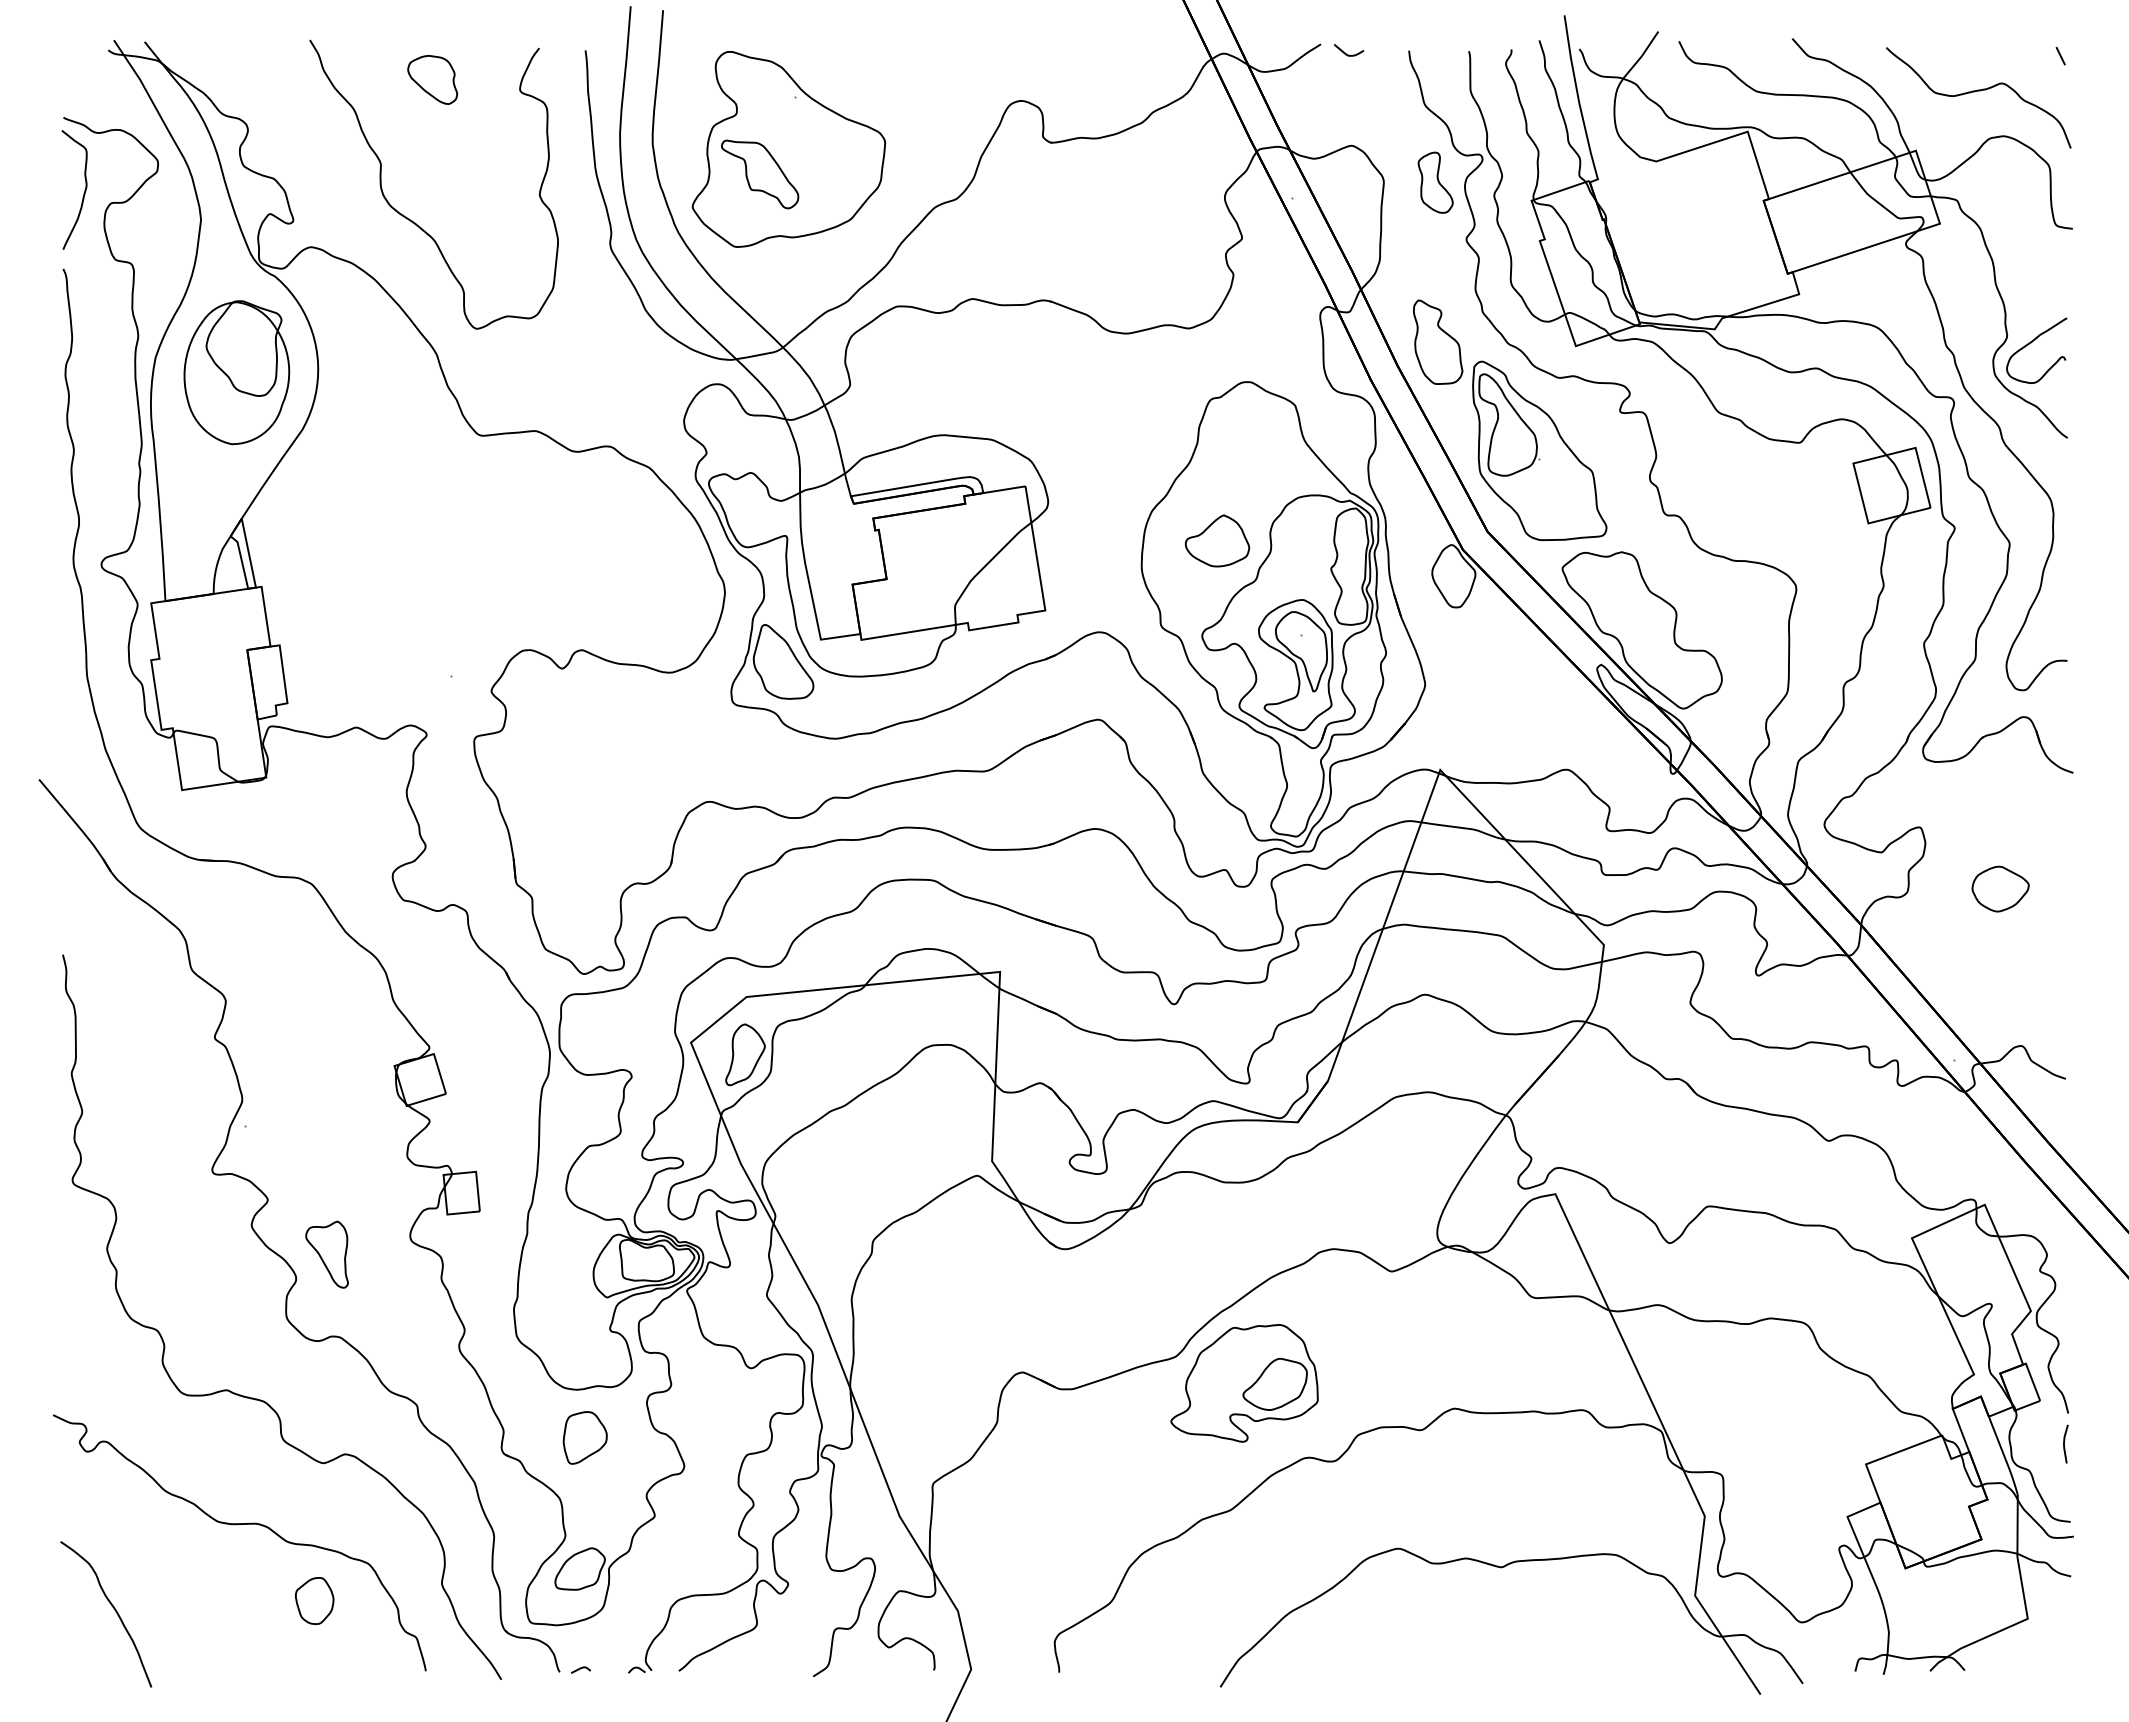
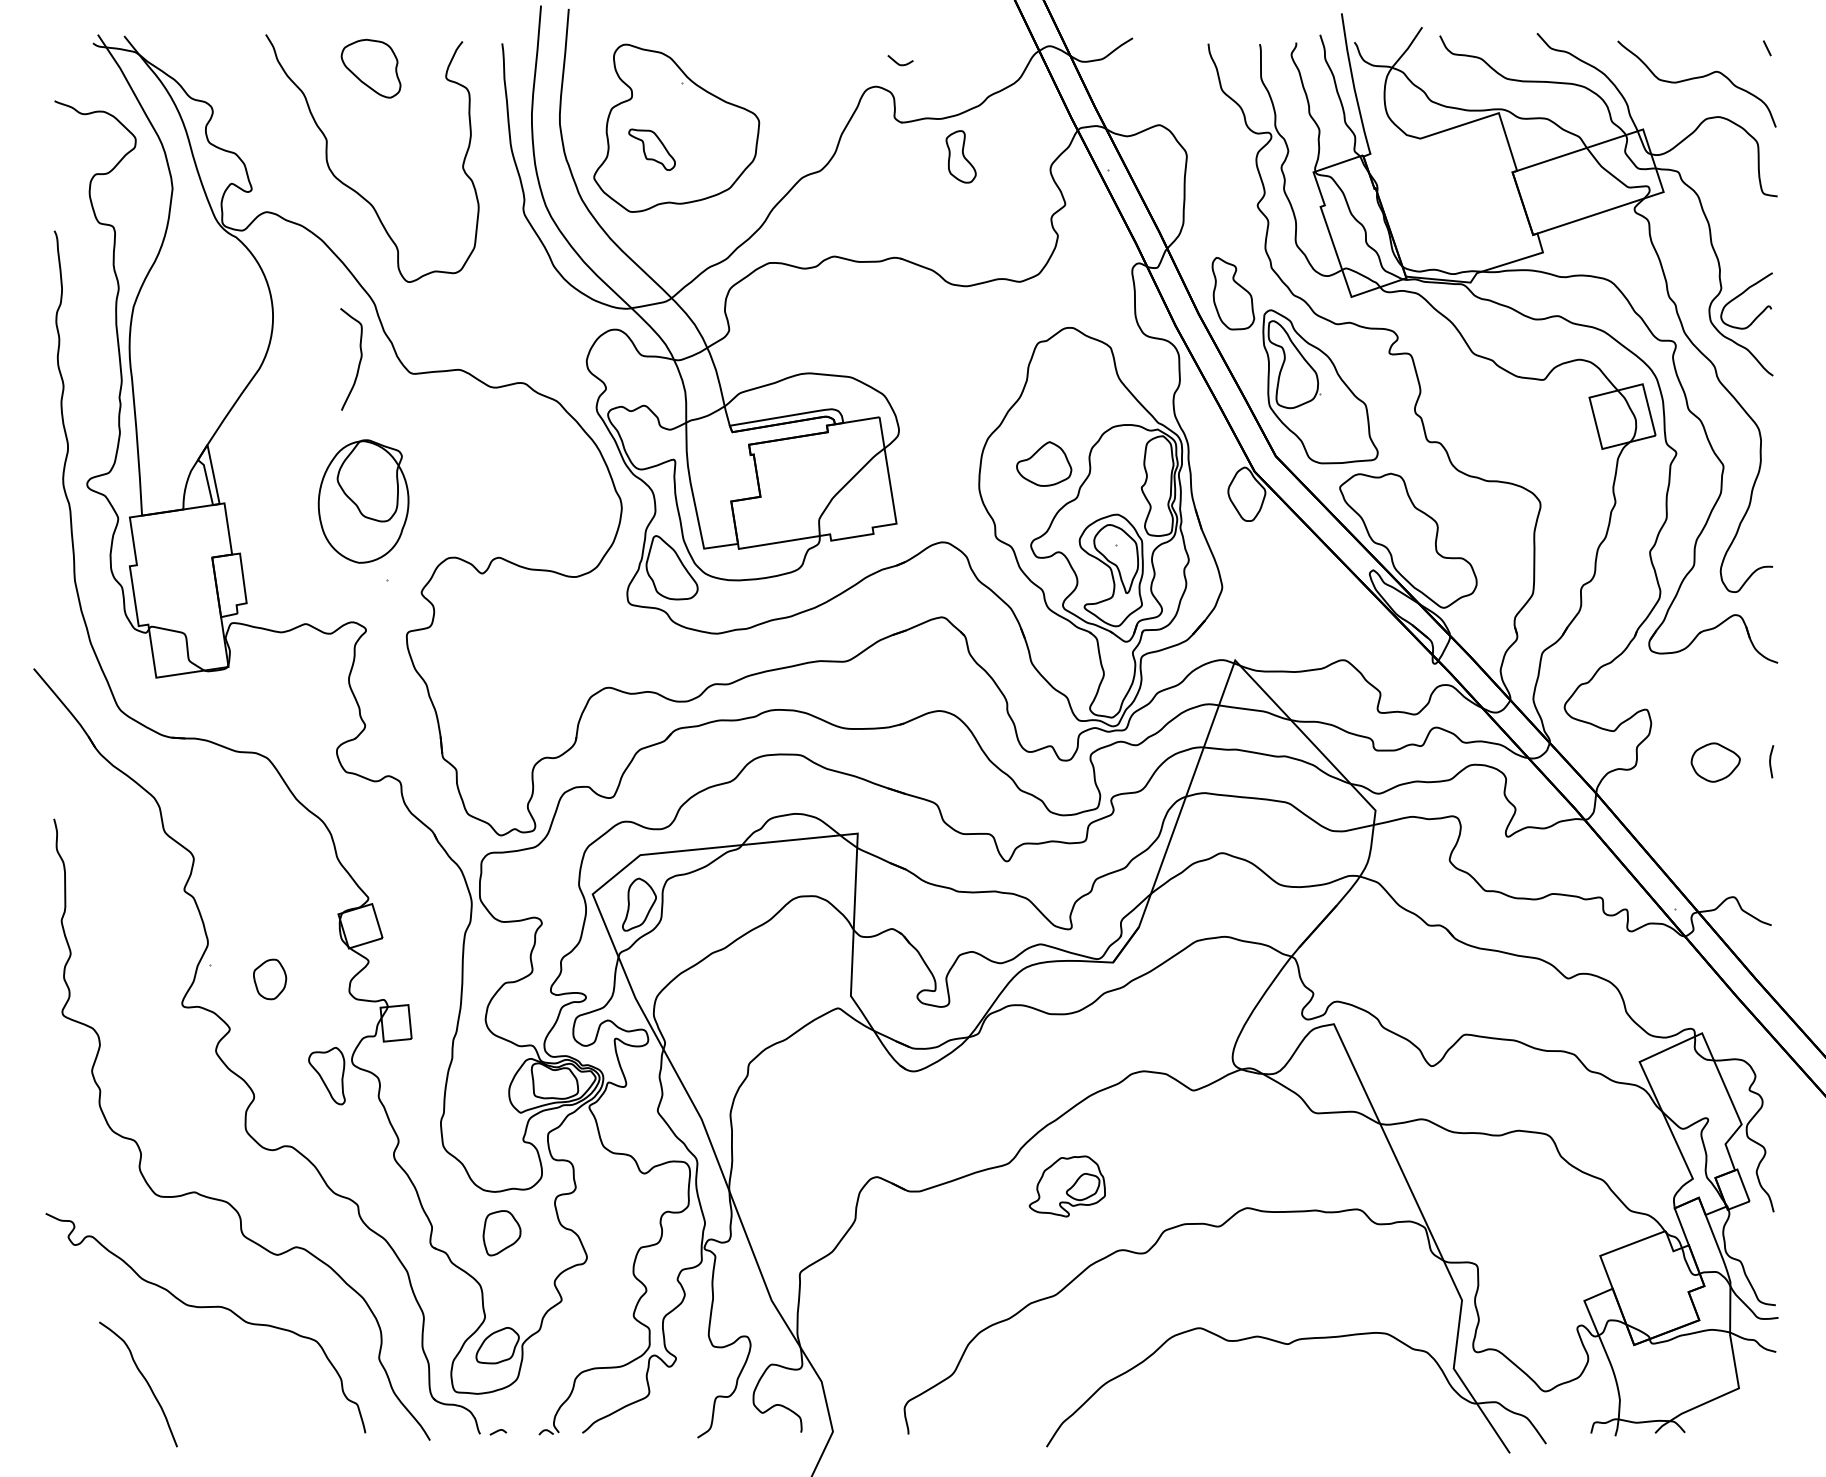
curve: (1348, 54) -> (900, 64), moved
part: (432, 79) -> (371, 68), size x1.4
part: (760, 174) -> (652, 149), size x0.7
part: (1435, 182) -> (961, 156), moved
curve: (83, 193) -> (359, 362), moved
part: (236, 372) -> (363, 501), moved
part: (326, 1254) -> (326, 1075), moved
part: (1244, 1383) -> (1067, 1186), size x0.6
line: (2064, 1443) -> (1770, 761), moved
part: (314, 1600) -> (269, 979), moved
curve: (114, 1610) -> (145, 1381), moved

